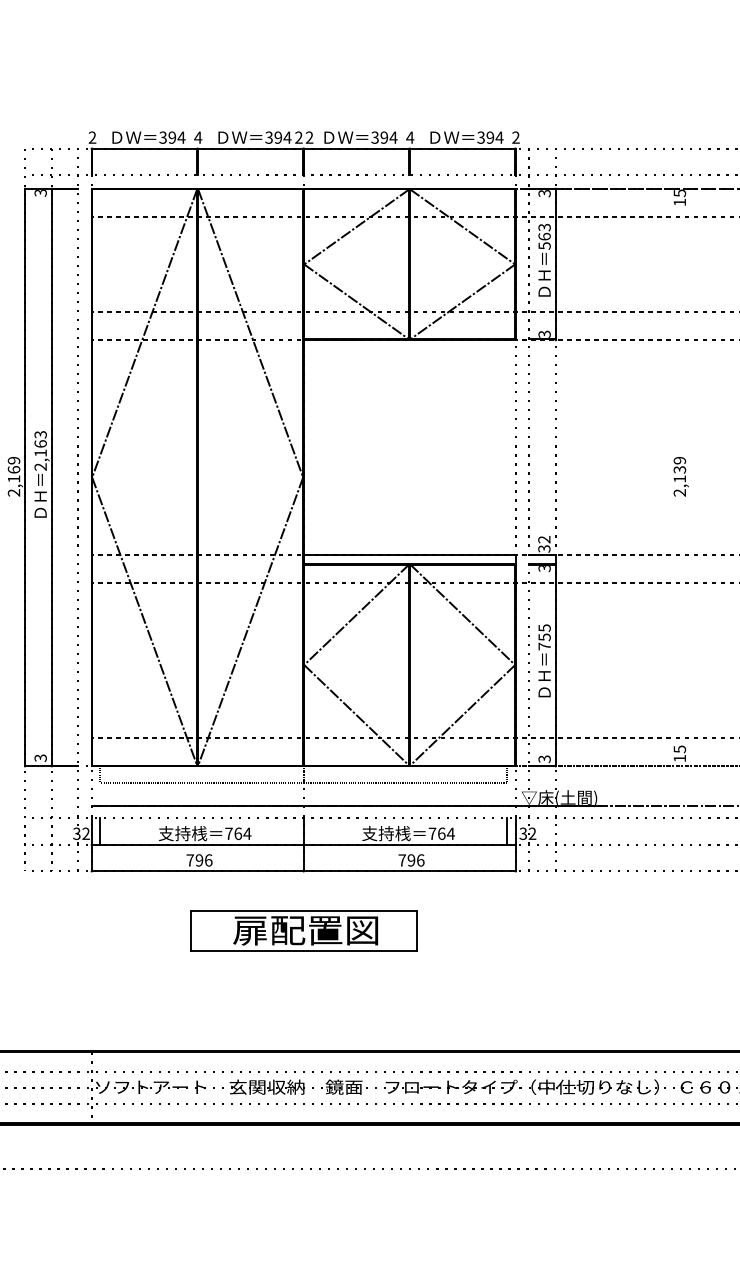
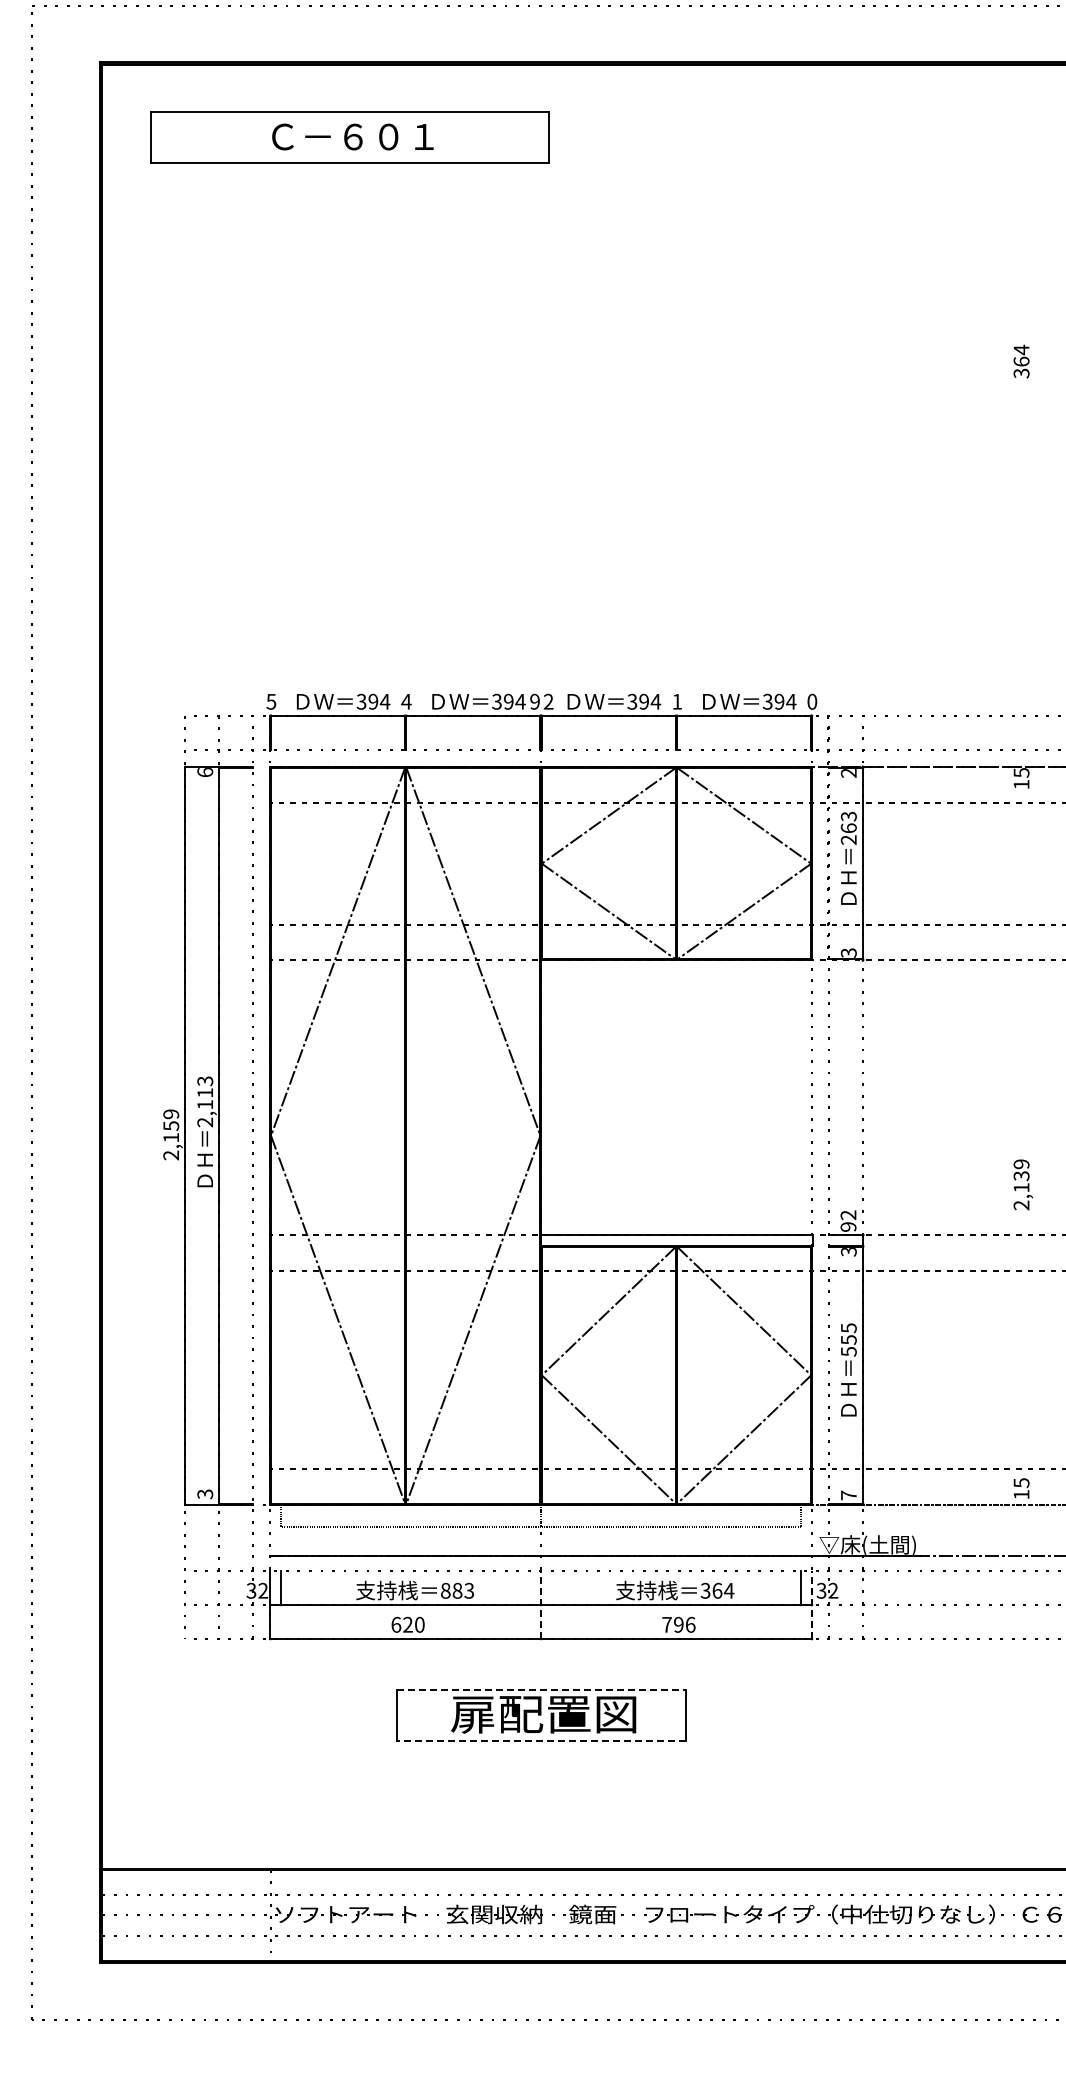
text: (92, 137) -> (271, 701), 2 -> 5
text: (298, 137) -> (534, 701), 2 -> 9
text: (409, 137) -> (676, 701), 4 -> 1
text: (516, 137) -> (812, 701), 2 -> 0
text: (40, 193) -> (205, 772), 3 -> 6
text: (544, 193) -> (848, 773), 3 -> 2
text: (544, 246) -> (848, 840), 563 -> 263
text: (40, 443) -> (205, 1092), 2,163 -> 2,113
text: (14, 470) -> (171, 1126), 2,169 -> 2,159
text: (681, 476) -> (1023, 1184), moved
text: (544, 548) -> (848, 1226), 32 -> 92
text: (544, 646) -> (848, 1351), 755 -> 555
text: (544, 759) -> (848, 1495), 3 -> 7
text: (238, 833) -> (457, 1590), 764 -> 883
text: (432, 833) -> (705, 1590), 764 -> 364
line: (303, 844) -> (541, 1604), solid -> dashed
line: (515, 844) -> (811, 1604), solid -> dashed
text: (199, 860) -> (407, 1624), 796 -> 620
line: (303, 911) -> (541, 1689), solid -> dashed
line: (303, 951) -> (541, 1741), solid -> dashed

